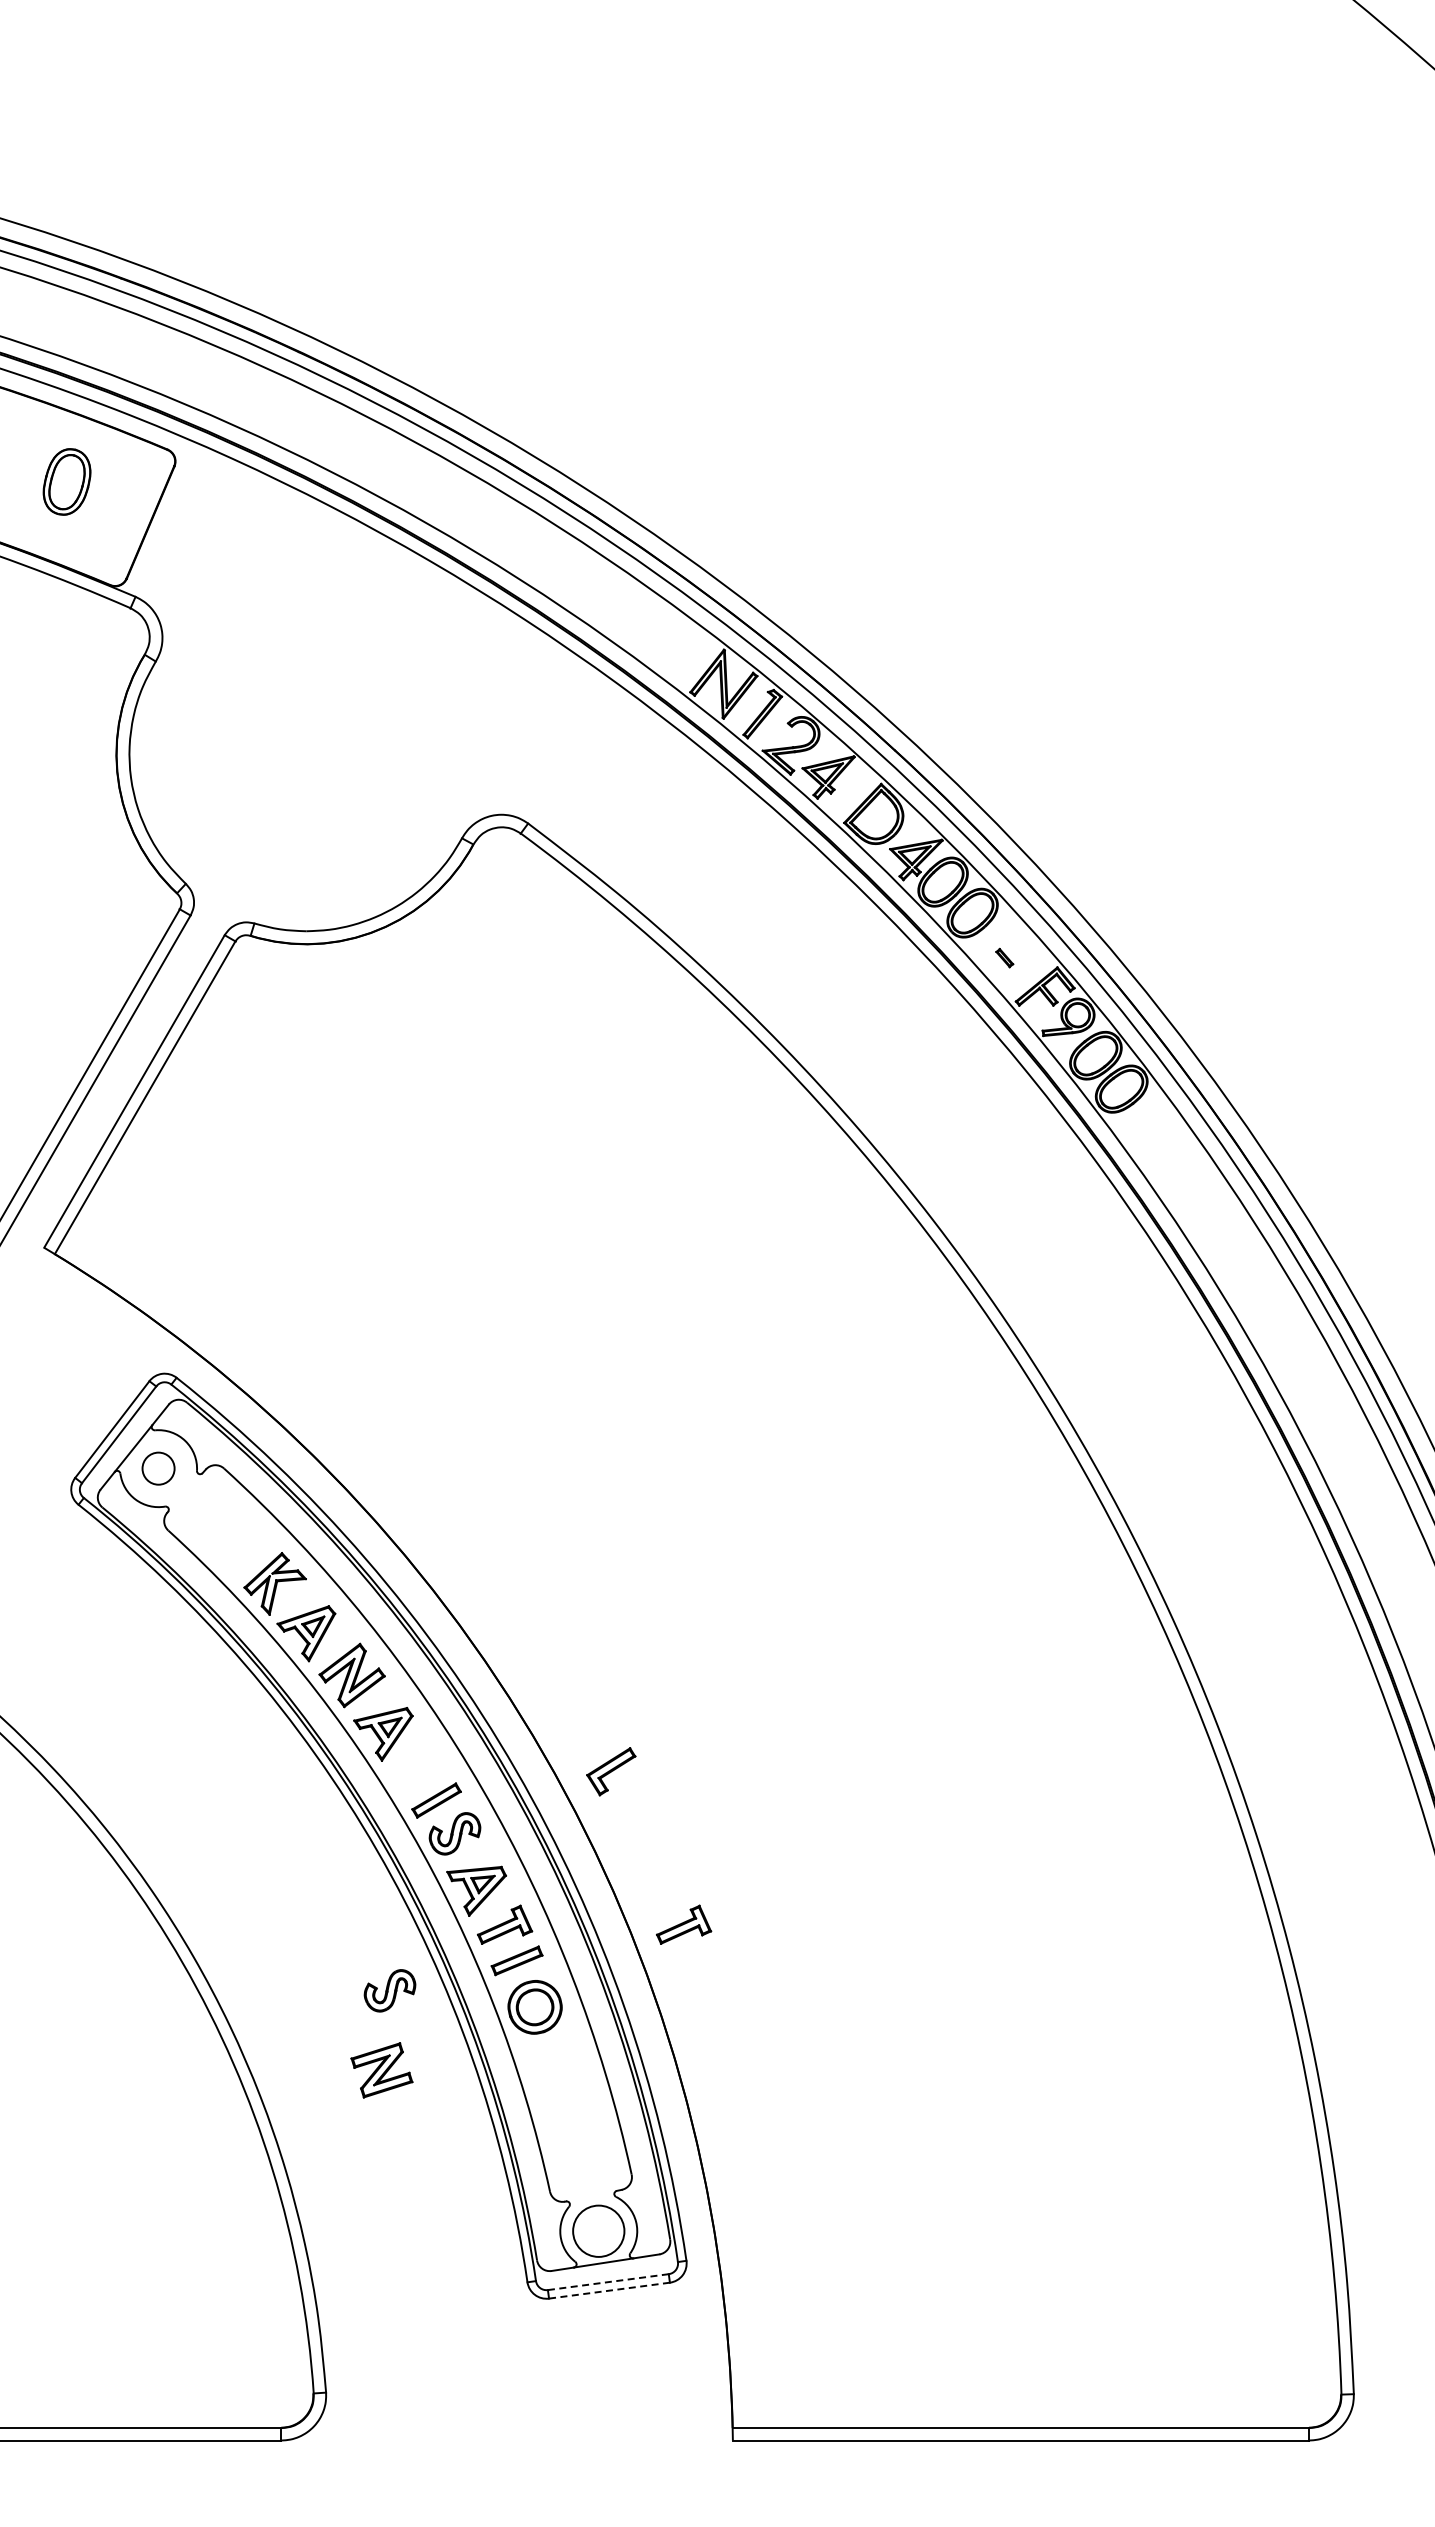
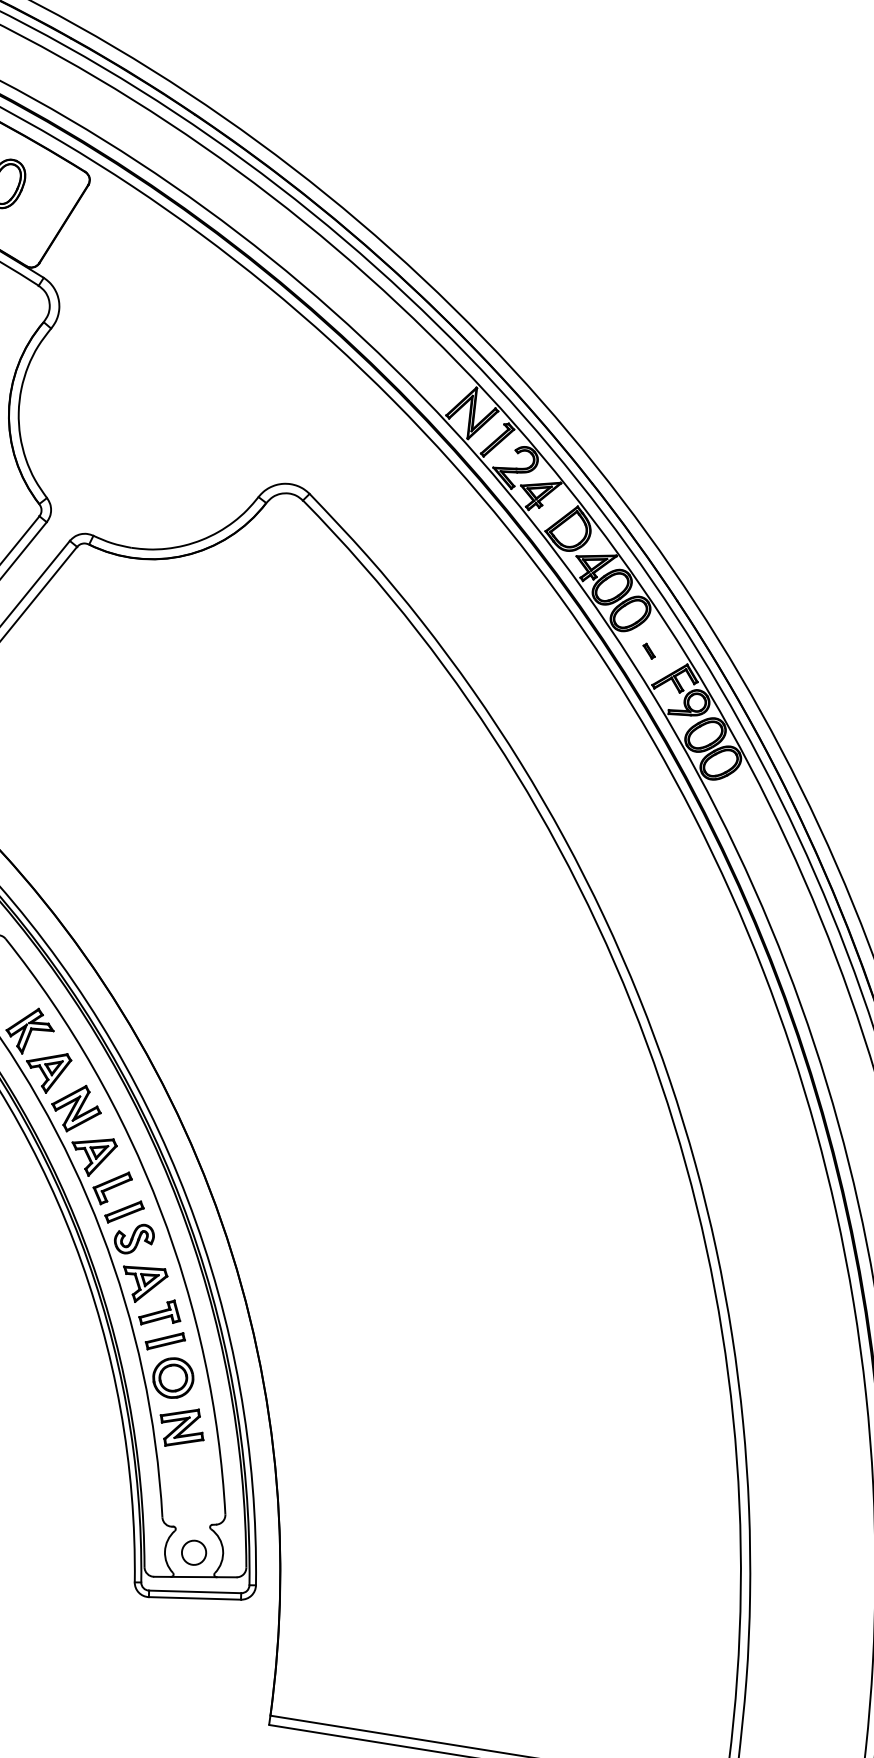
part: (611, 1771) -> (112, 1187), moved
part: (684, 1924) -> (294, 1334), removed
part: (389, 1990) -> (66, 1348), removed
part: (381, 2070) -> (181, 1427), moved
circle: (598, 2231) -> (193, 1552), size x0.62
line: (608, 2282) -> (195, 1592), dashed -> solid
line: (609, 2290) -> (195, 1598), dashed -> solid

